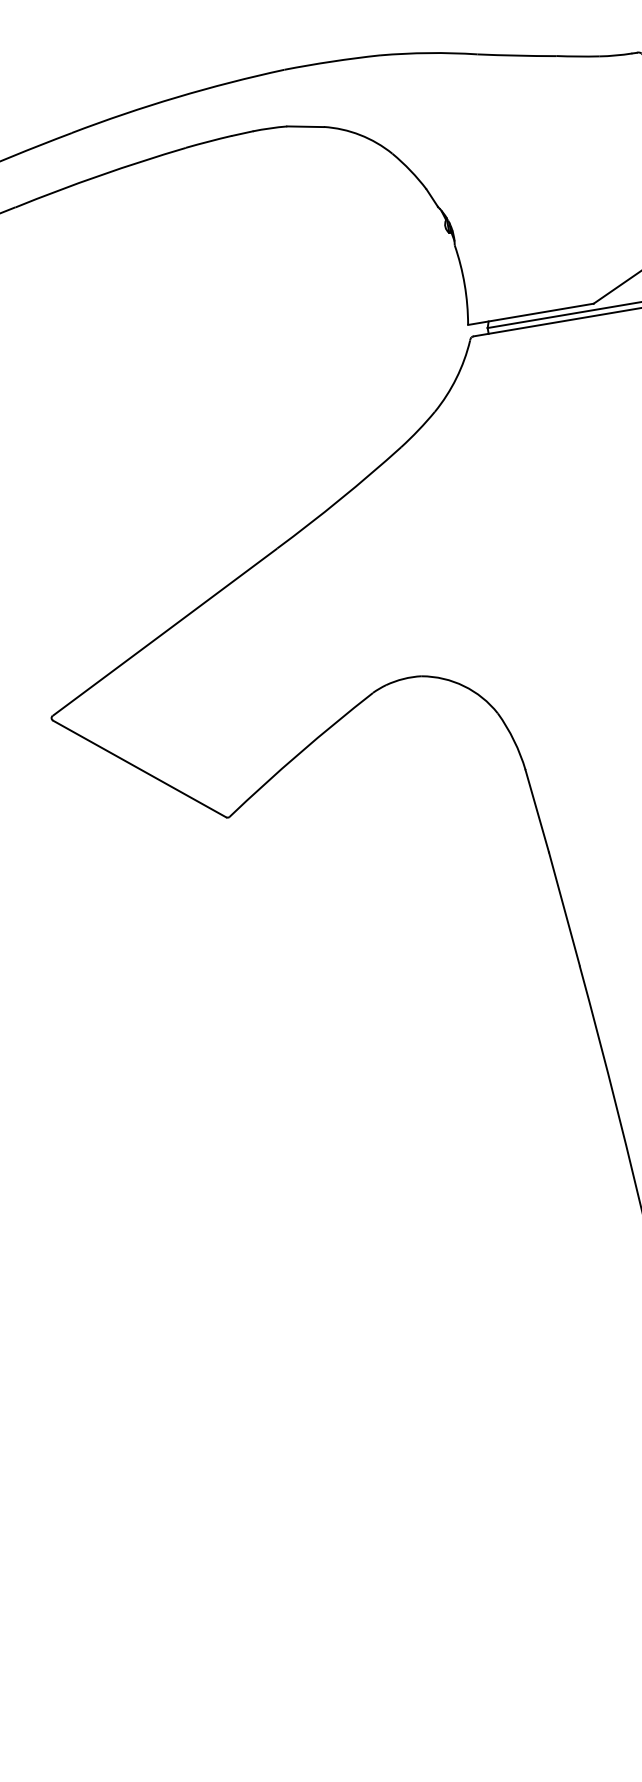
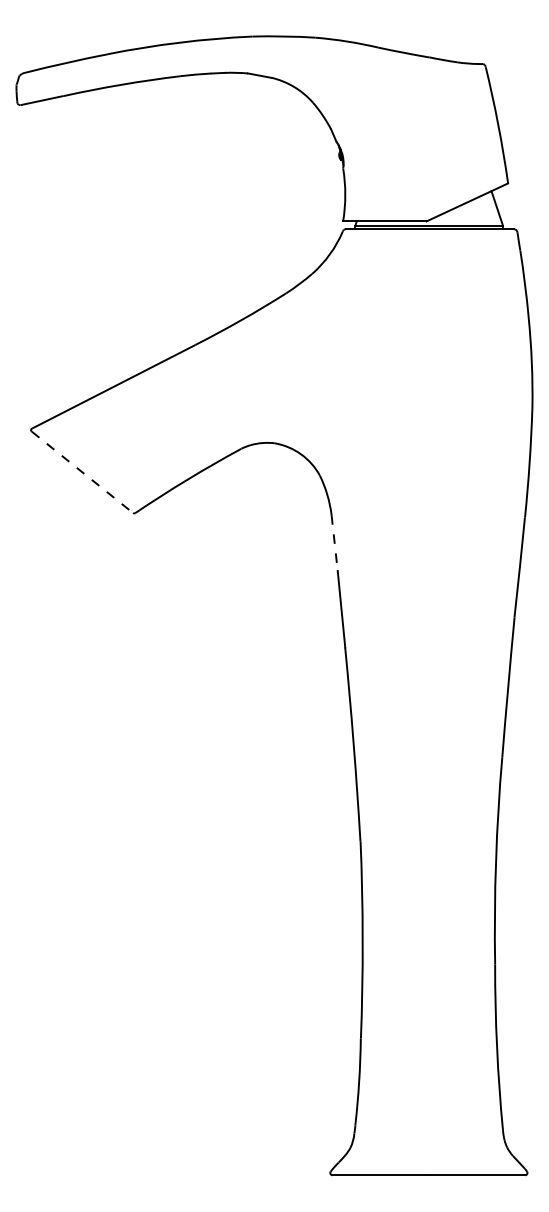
line: (139, 769) -> (82, 472), solid -> dashed
line: (537, 811) -> (334, 543), solid -> dashed

